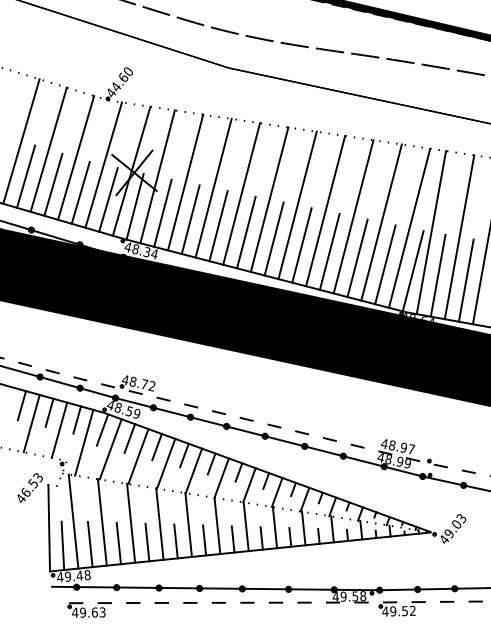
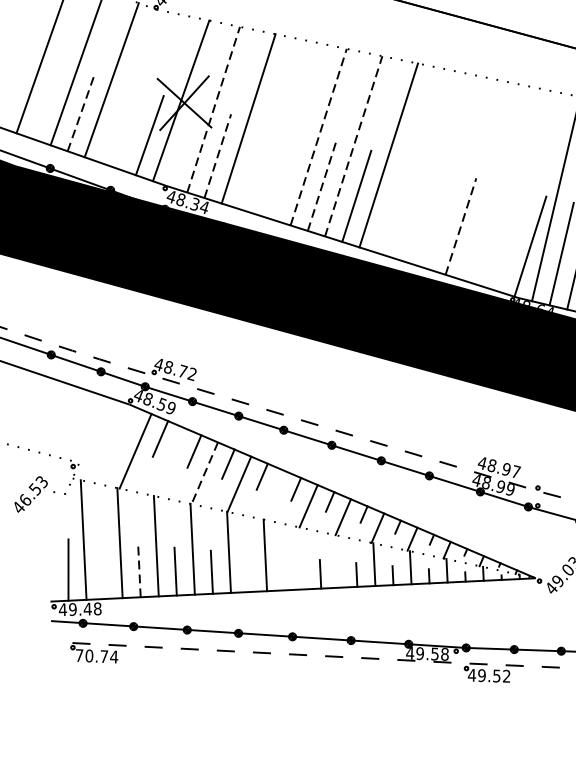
line: (103, 164) -> (145, 90), removed
line: (25, 176) -> (46, 100), removed
line: (157, 176) -> (213, 109), solid -> dashed
line: (53, 184) -> (81, 112), solid -> dashed
line: (213, 187) -> (283, 127), removed
line: (80, 192) -> (114, 124), removed
line: (241, 193) -> (318, 136), solid -> dashed
line: (269, 199) -> (353, 146), solid -> dashed
line: (134, 206) -> (182, 145), removed
line: (325, 210) -> (423, 163), removed
line: (162, 213) -> (217, 156), solid -> dashed
line: (353, 216) -> (458, 173), removed
line: (190, 219) -> (252, 165), removed
line: (381, 222) -> (493, 182), removed
line: (218, 226) -> (287, 176), removed
line: (409, 227) -> (528, 191), removed
line: (246, 232) -> (322, 186), solid -> dashed
line: (301, 245) -> (390, 206), removed
line: (329, 251) -> (425, 215), removed
line: (357, 258) -> (460, 226), solid -> dashed
line: (385, 264) -> (495, 236), removed
line: (21, 405) -> (25, 389), removed
line: (49, 412) -> (60, 400), removed
line: (76, 419) -> (94, 411), removed
line: (31, 423) -> (37, 413), removed
line: (59, 429) -> (72, 422), removed
line: (102, 429) -> (126, 425), removed
line: (84, 442) -> (102, 440), removed
line: (138, 456) -> (170, 462), removed
line: (166, 464) -> (205, 474), solid -> dashed
line: (221, 477) -> (273, 494), removed
line: (245, 526) -> (300, 558), removed
line: (274, 527) -> (337, 561), removed
line: (49, 528) -> (52, 547), removed
line: (232, 539) -> (283, 573), removed
line: (204, 540) -> (247, 573), removed
line: (118, 543) -> (138, 570), solid -> dashed
line: (89, 544) -> (102, 570), removed
text: (88, 612) -> (96, 656), 49.63 -> 70.74

